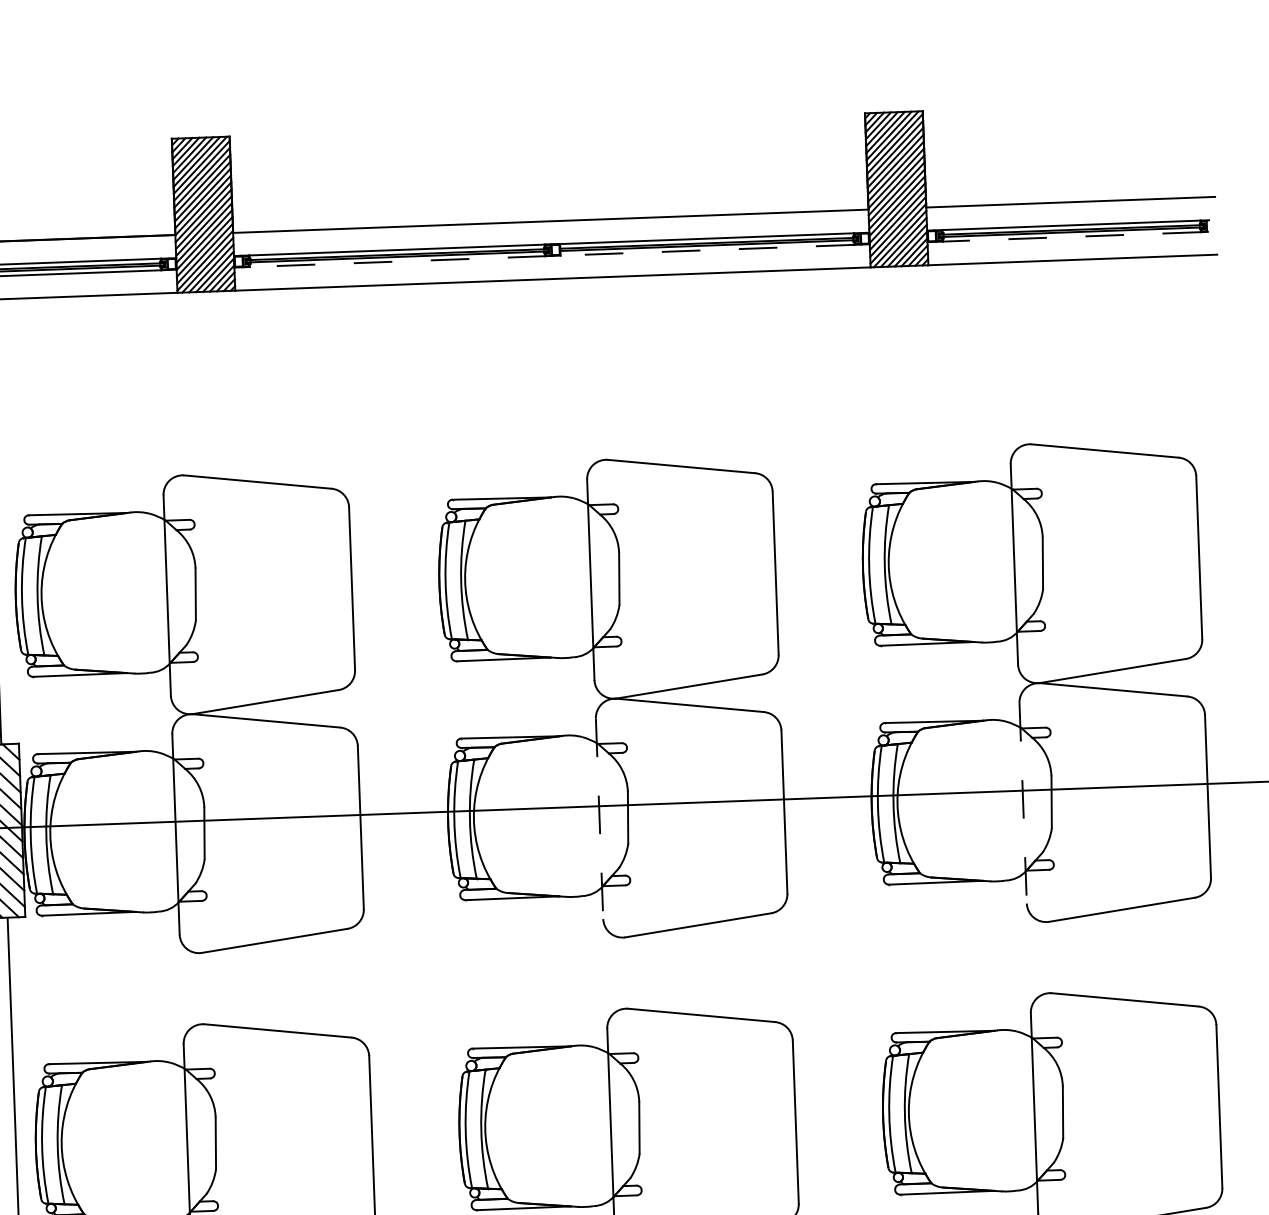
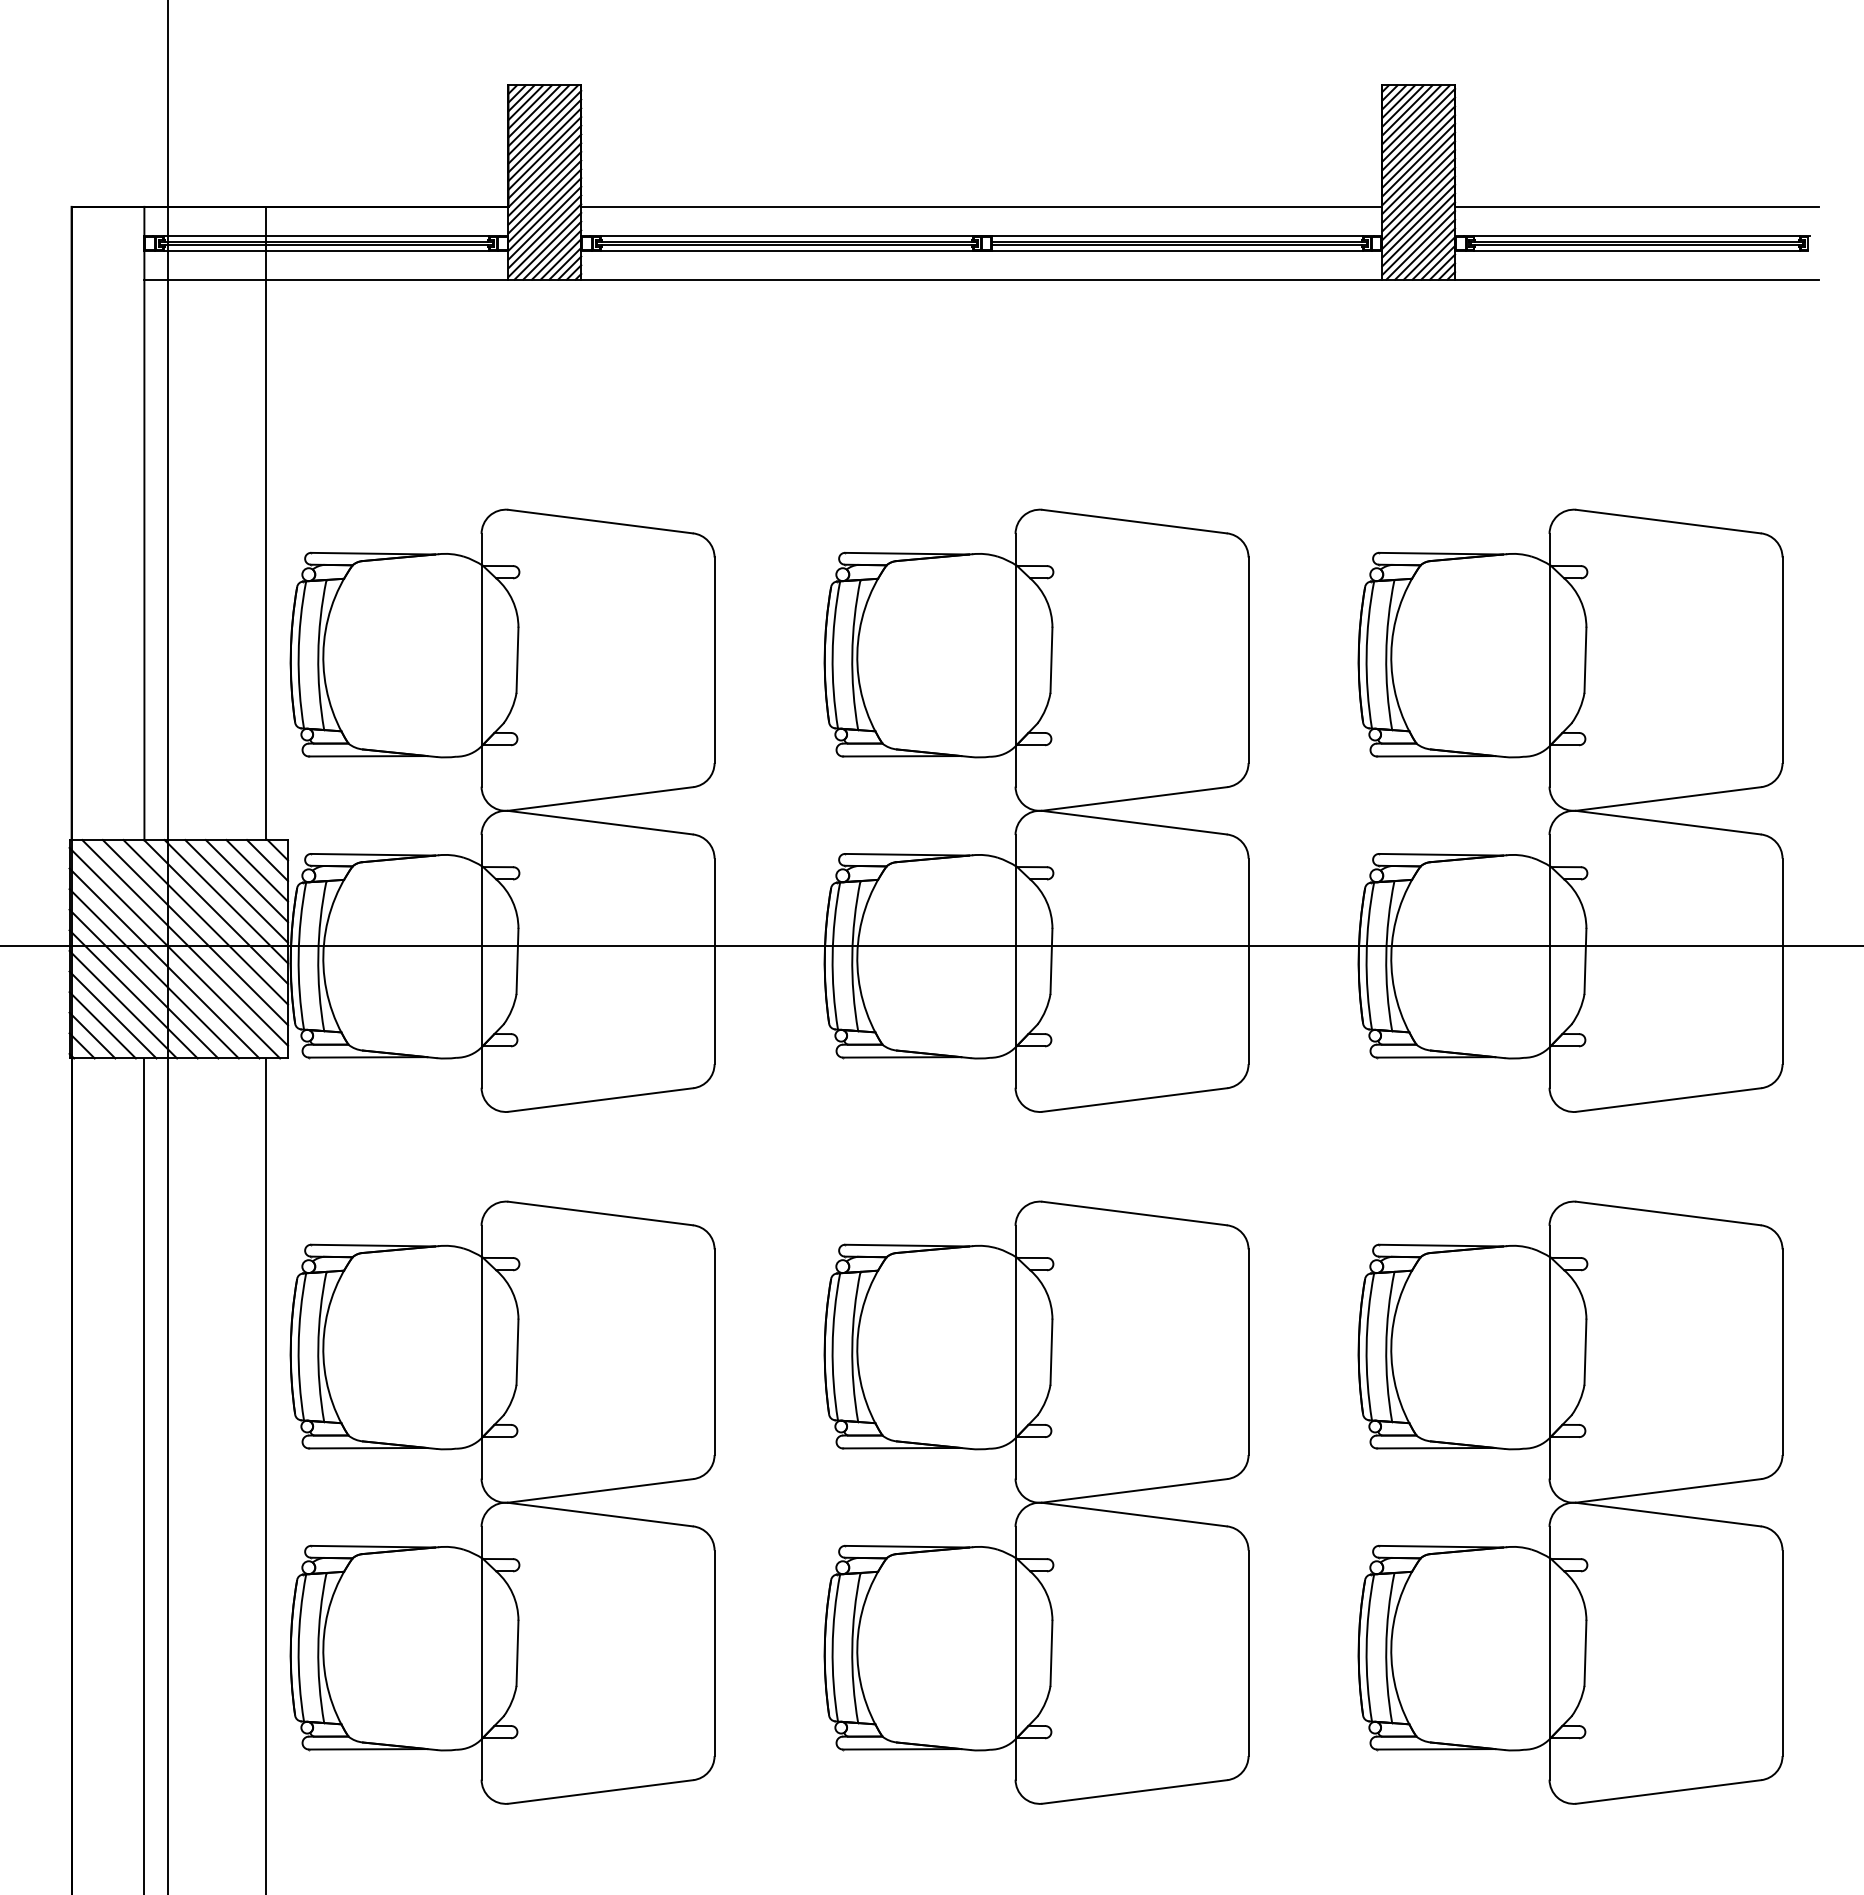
line: (1072, 236) -> (1637, 250), dashed -> solid
line: (551, 255) -> (981, 250), dashed -> solid
line: (1023, 803) -> (1549, 961), dashed -> solid
line: (599, 818) -> (1015, 961), dashed -> solid

